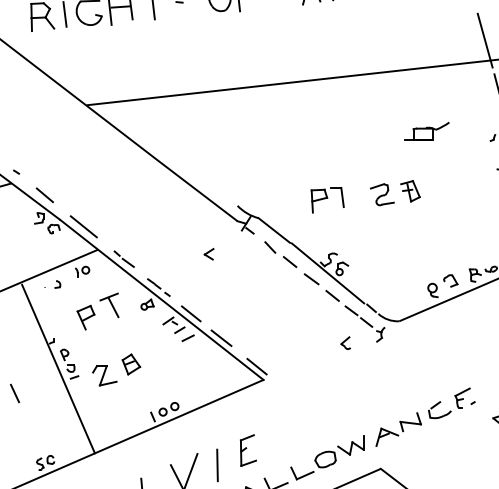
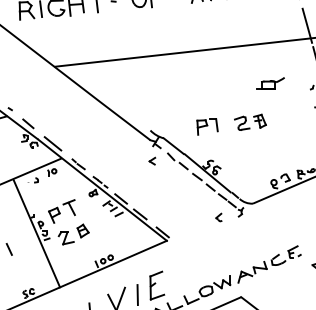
part: (209, 253) -> (152, 160), moved
part: (97, 311) -> (61, 211), moved
part: (248, 450) -> (157, 285), size x1.43

